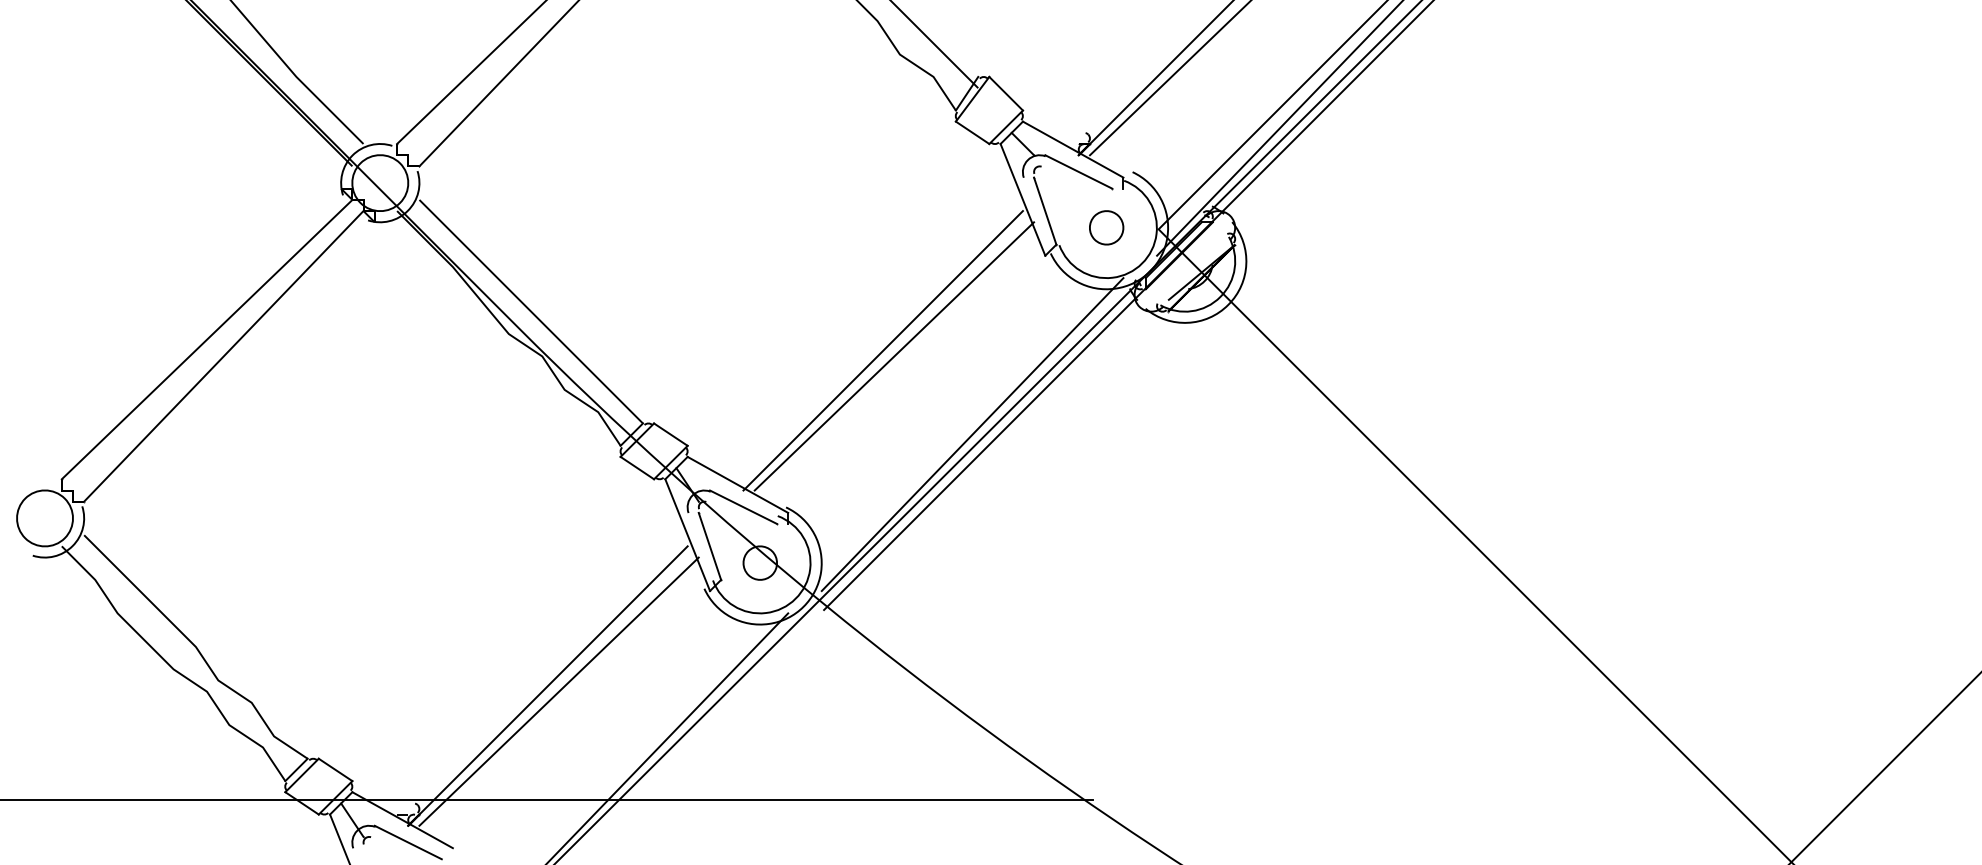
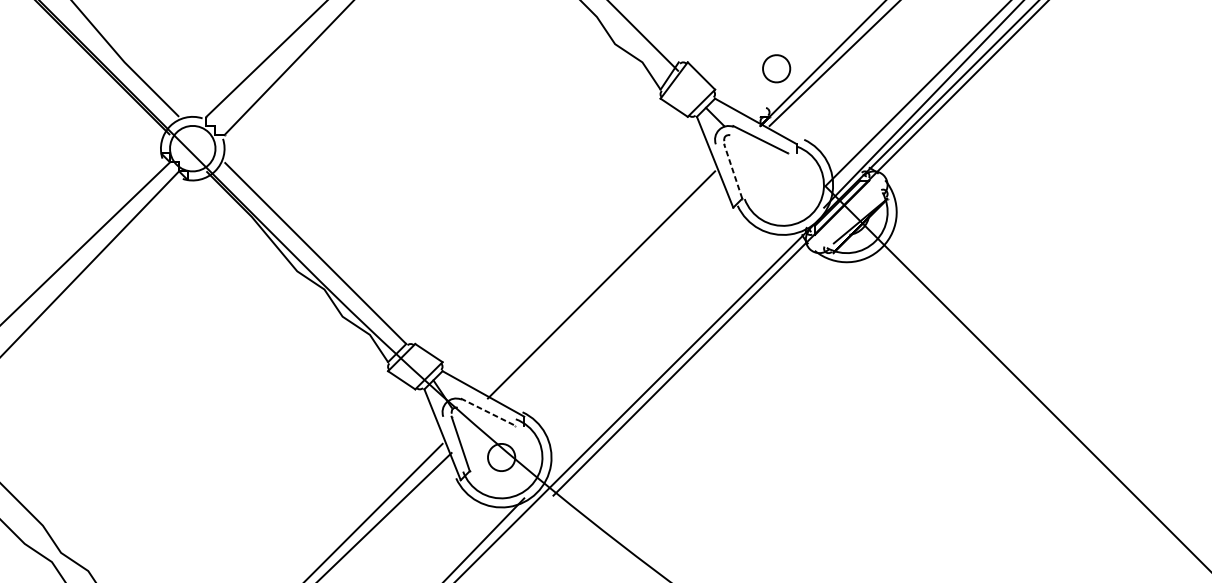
line: (1045, 210) -> (733, 170), solid -> dashed
part: (1106, 227) -> (776, 68), moved
line: (894, 356) -> (610, 289), removed
line: (972, 434) -> (674, 352), removed
line: (744, 507) -> (488, 412), solid -> dashed

